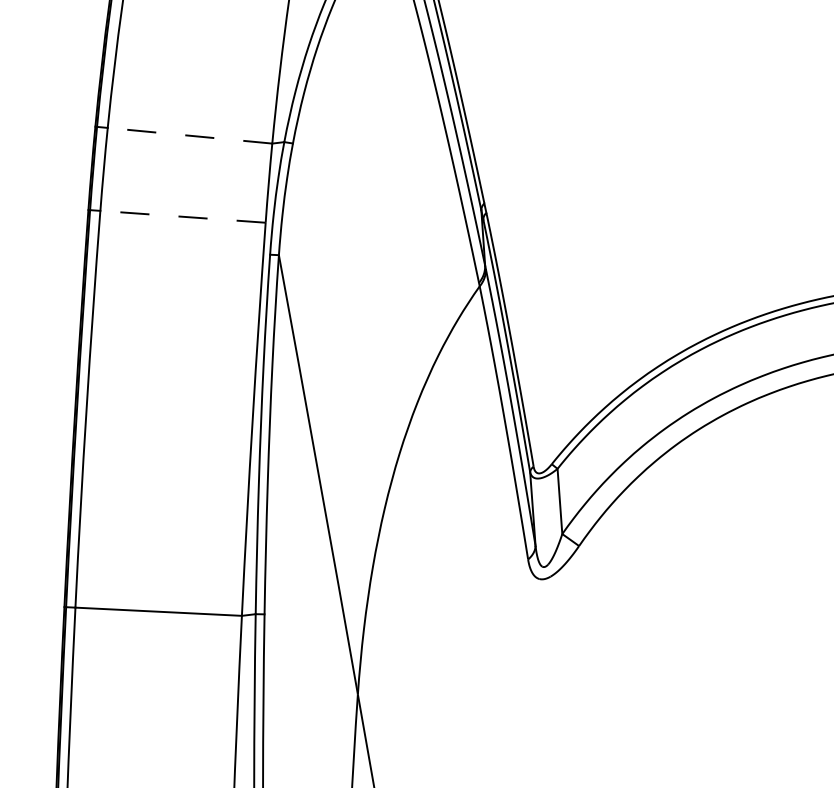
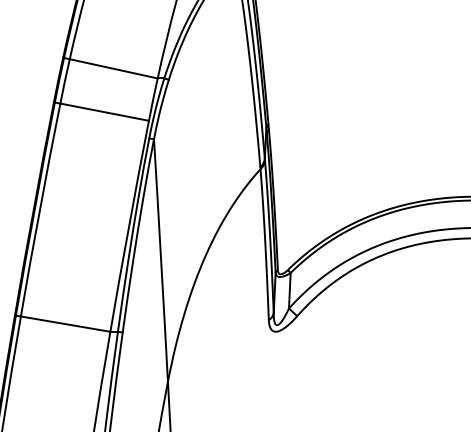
line: (189, 135) -> (113, 68), dashed -> solid
line: (182, 217) -> (104, 112), dashed -> solid

